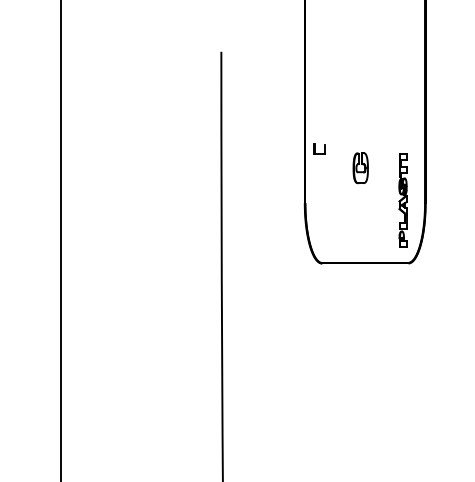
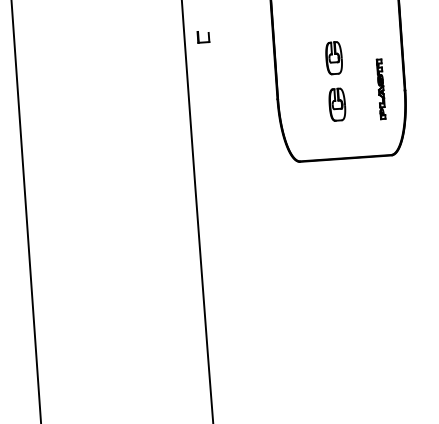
part: (319, 148) -> (203, 36), moved
part: (402, 200) -> (380, 89), size x0.6
part: (360, 212) -> (337, 105), added

